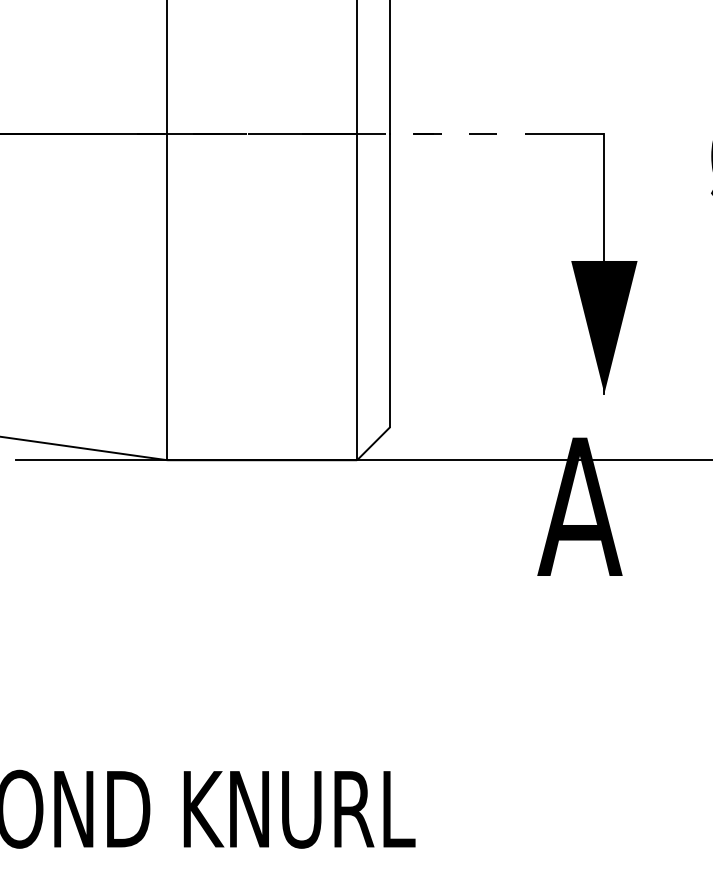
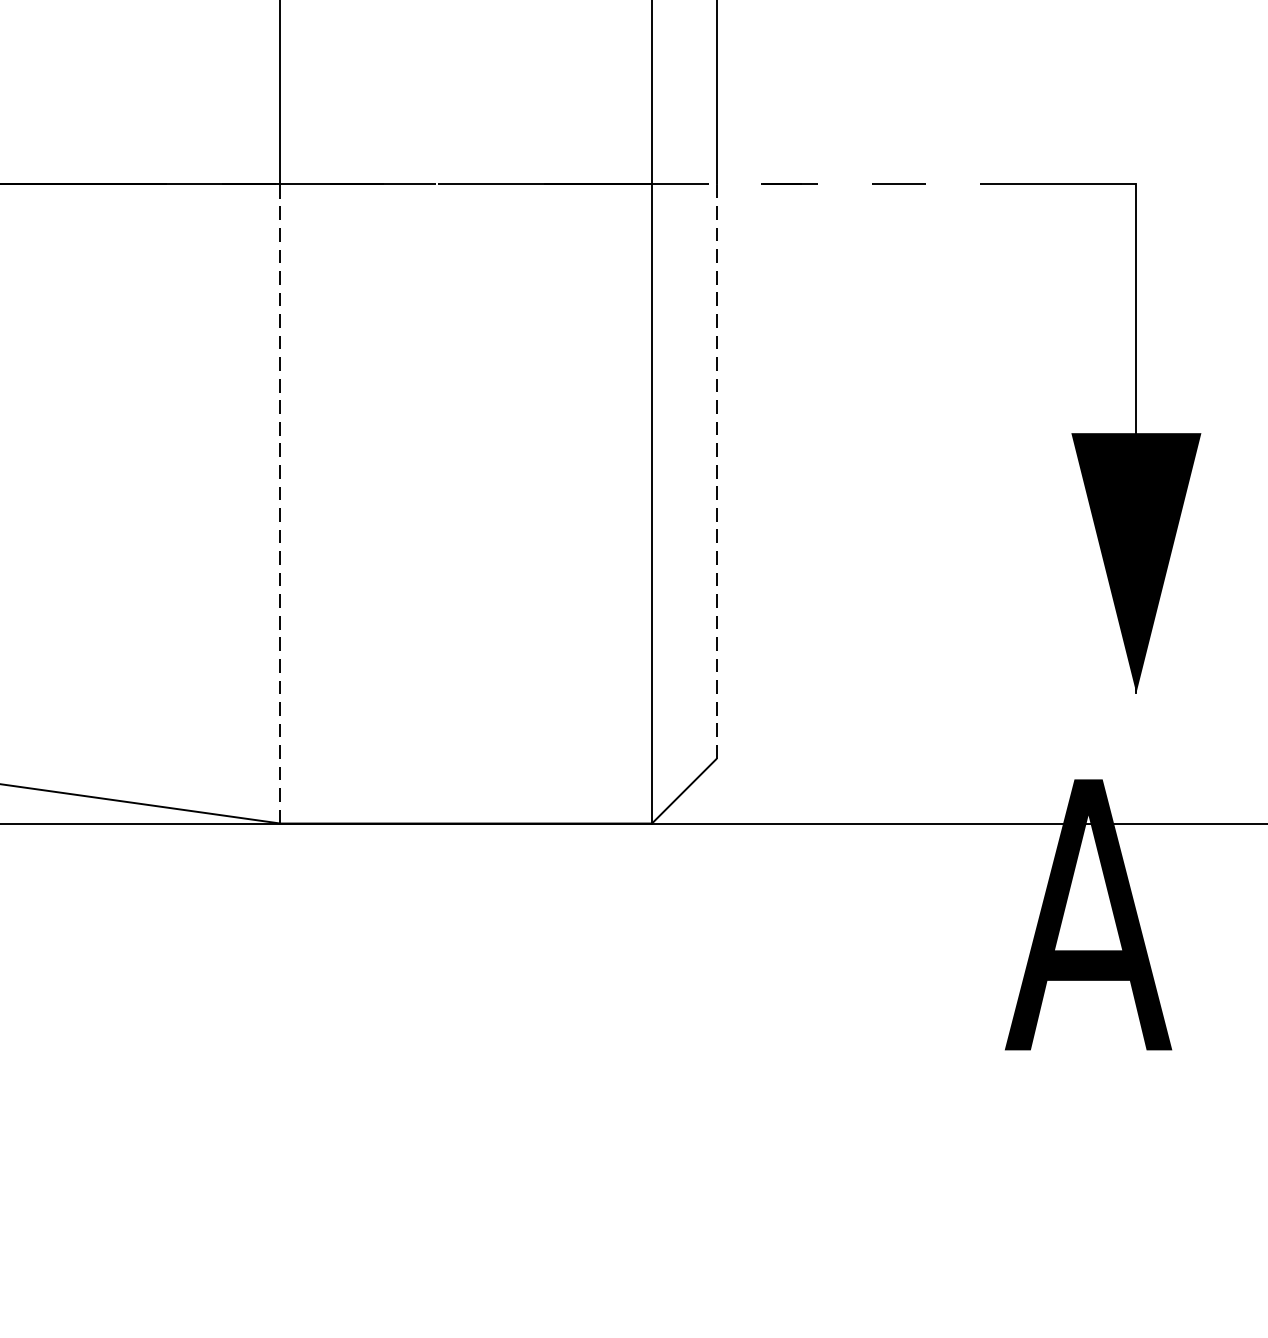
line: (390, 280) -> (717, 471), solid -> dashed
line: (167, 296) -> (280, 502), solid -> dashed

